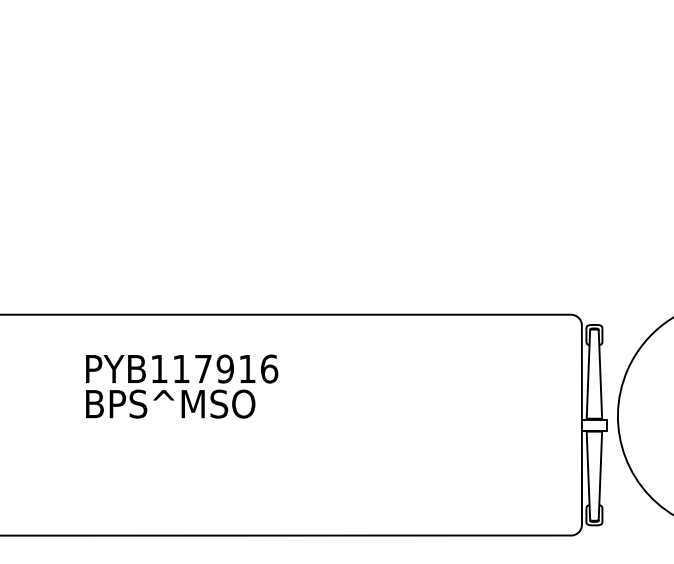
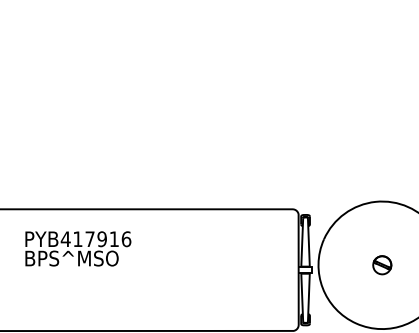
text: (158, 367) -> (65, 238), PYB117916 -> PYB417916

